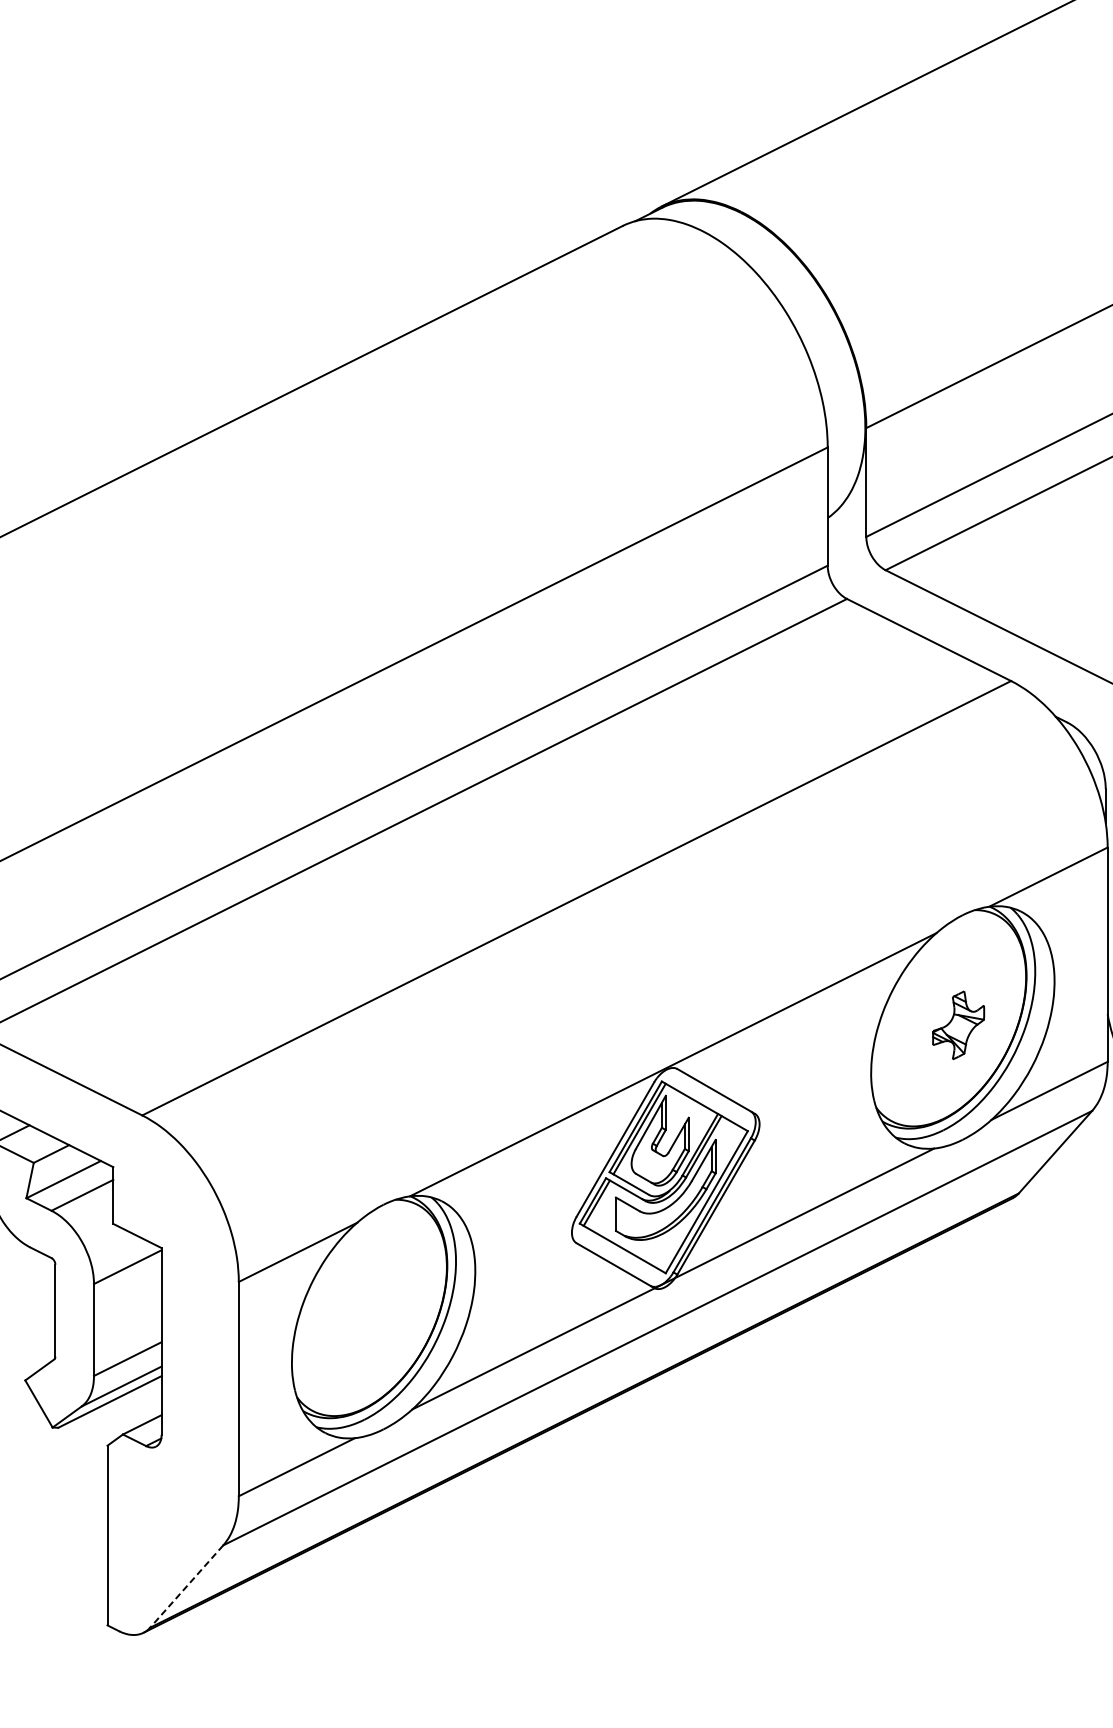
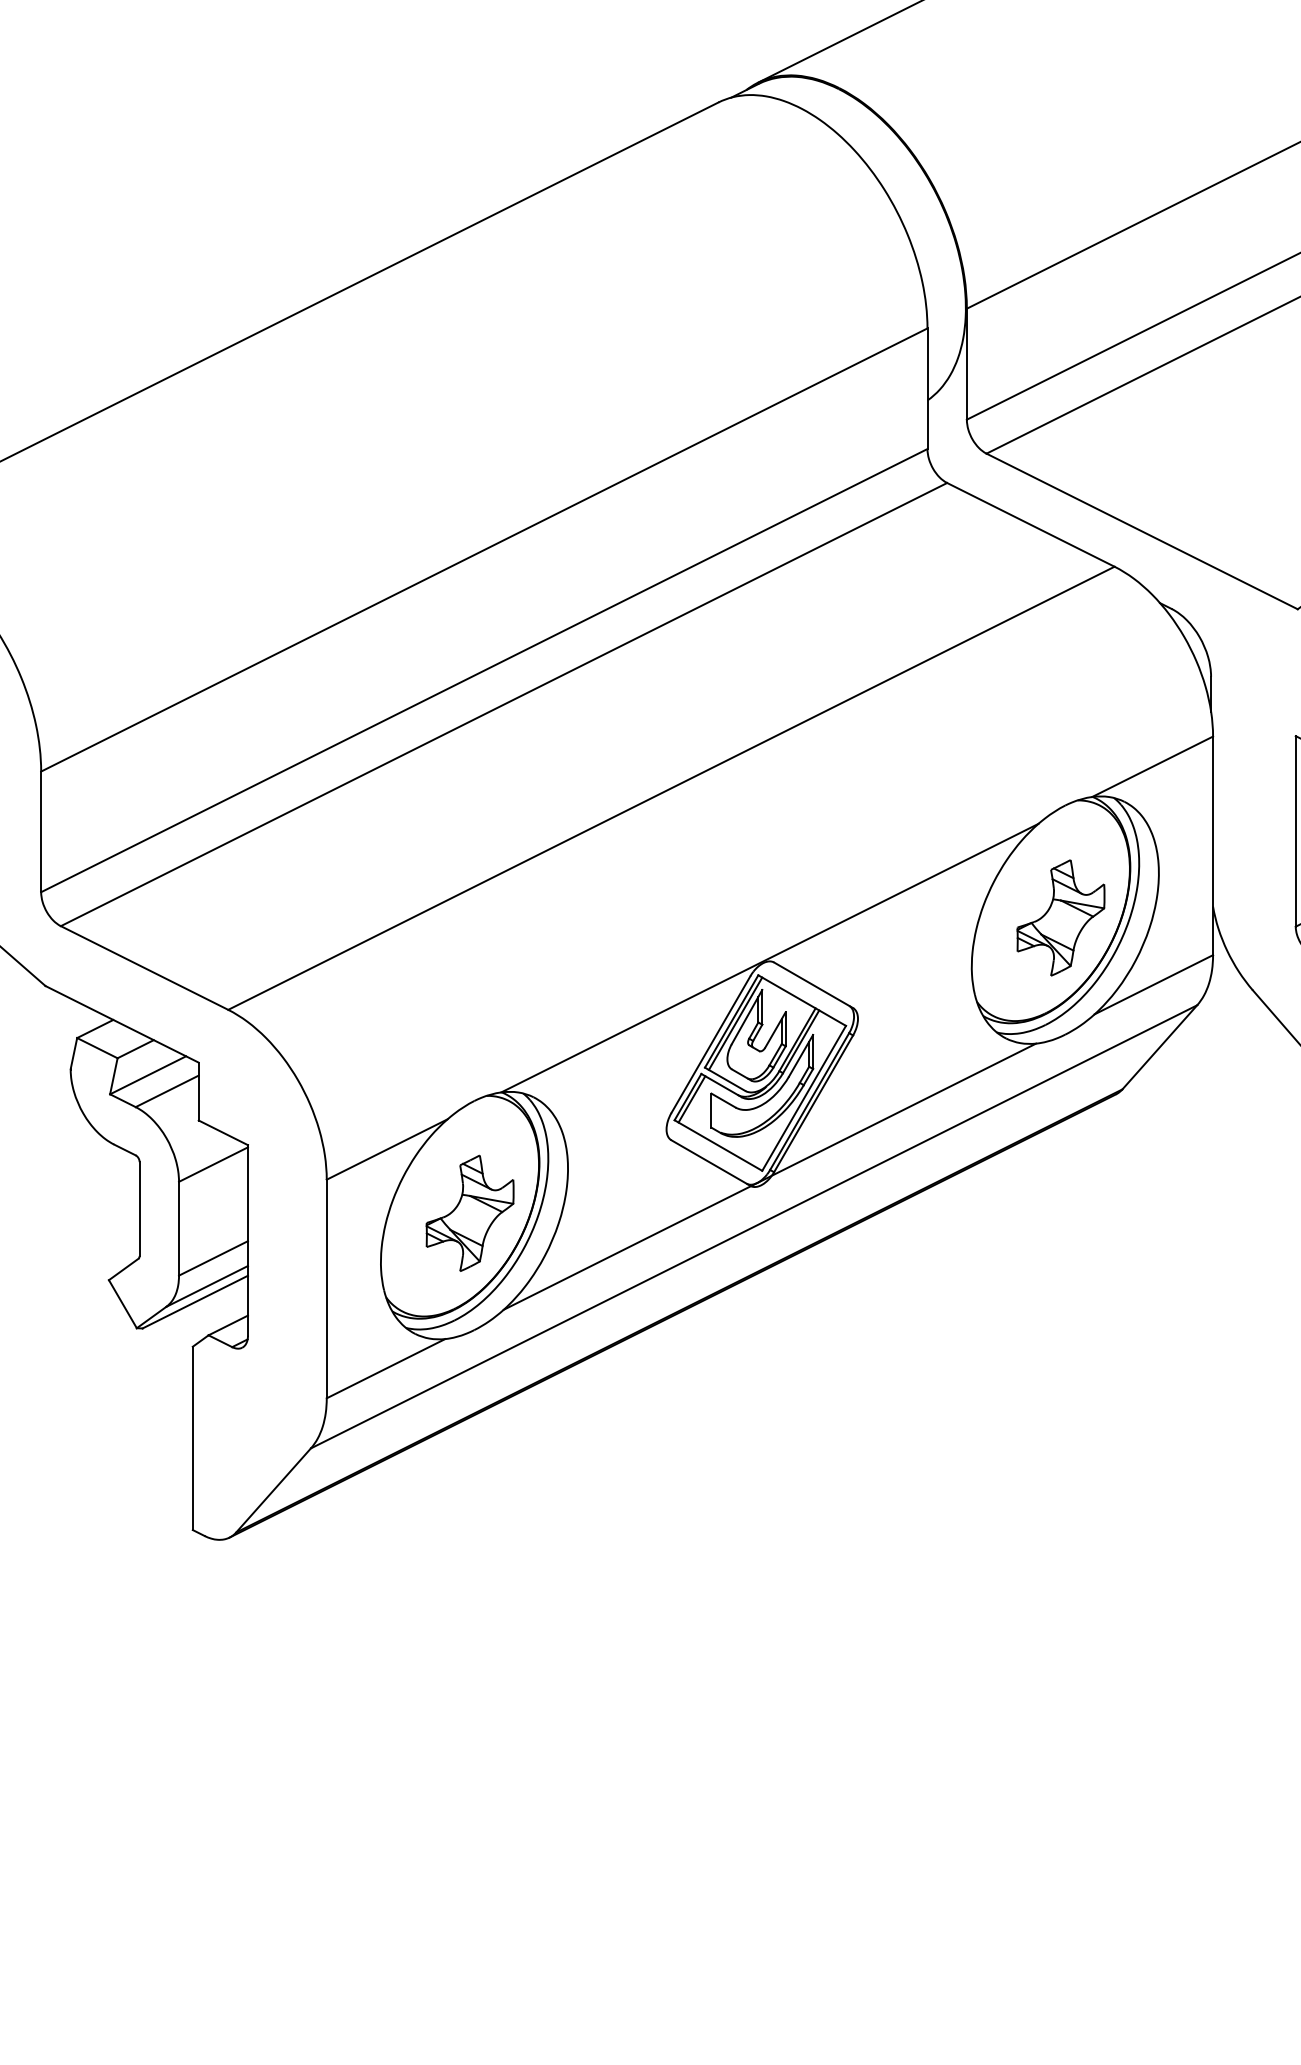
part: (958, 1024) -> (1060, 917), size x1.67
part: (378, 1314) -> (469, 1212), added
line: (186, 1586) -> (273, 1490), dashed -> solid

